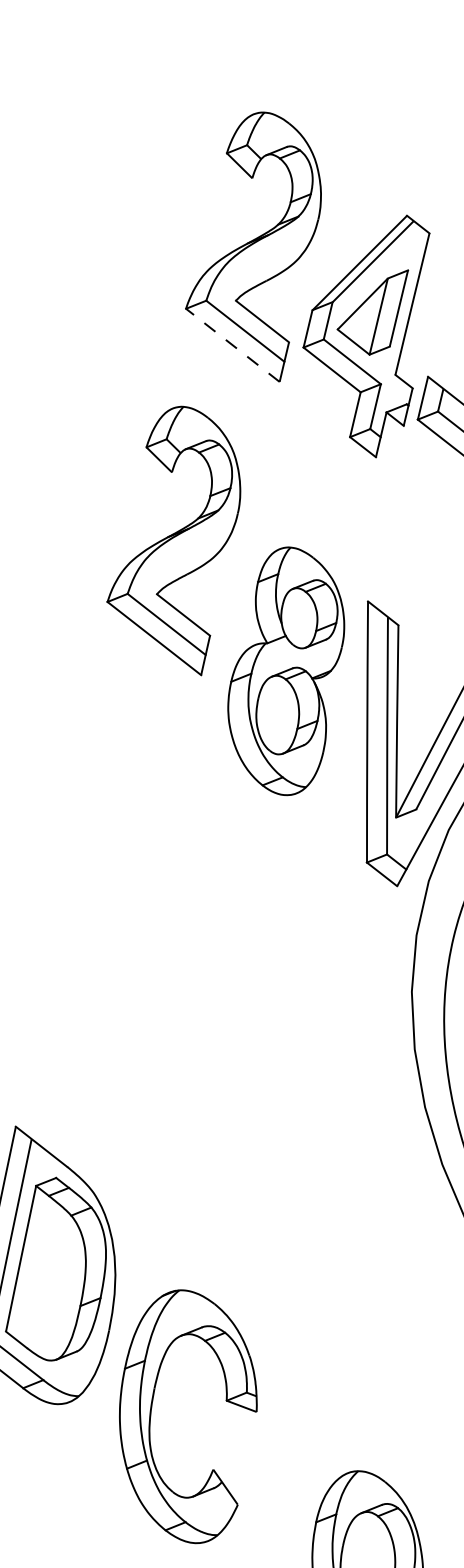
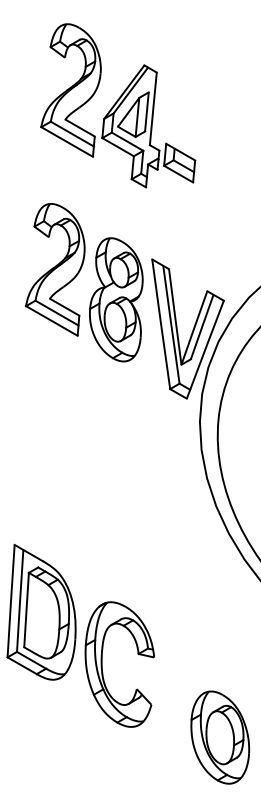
line: (233, 346) -> (67, 142), dashed -> solid
part: (175, 537) -> (55, 269), moved
part: (152, 1411) -> (102, 664), moved

